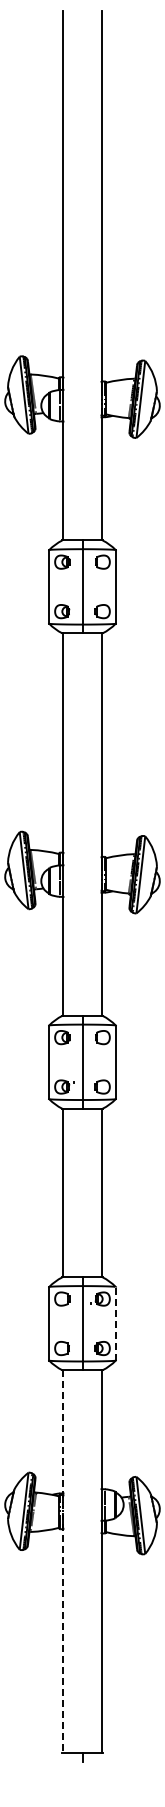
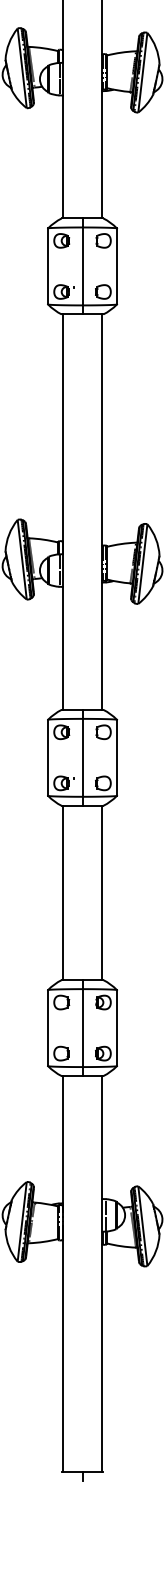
line: (115, 1323) -> (116, 1027), dashed -> solid
line: (63, 1562) -> (62, 1274), dashed -> solid

